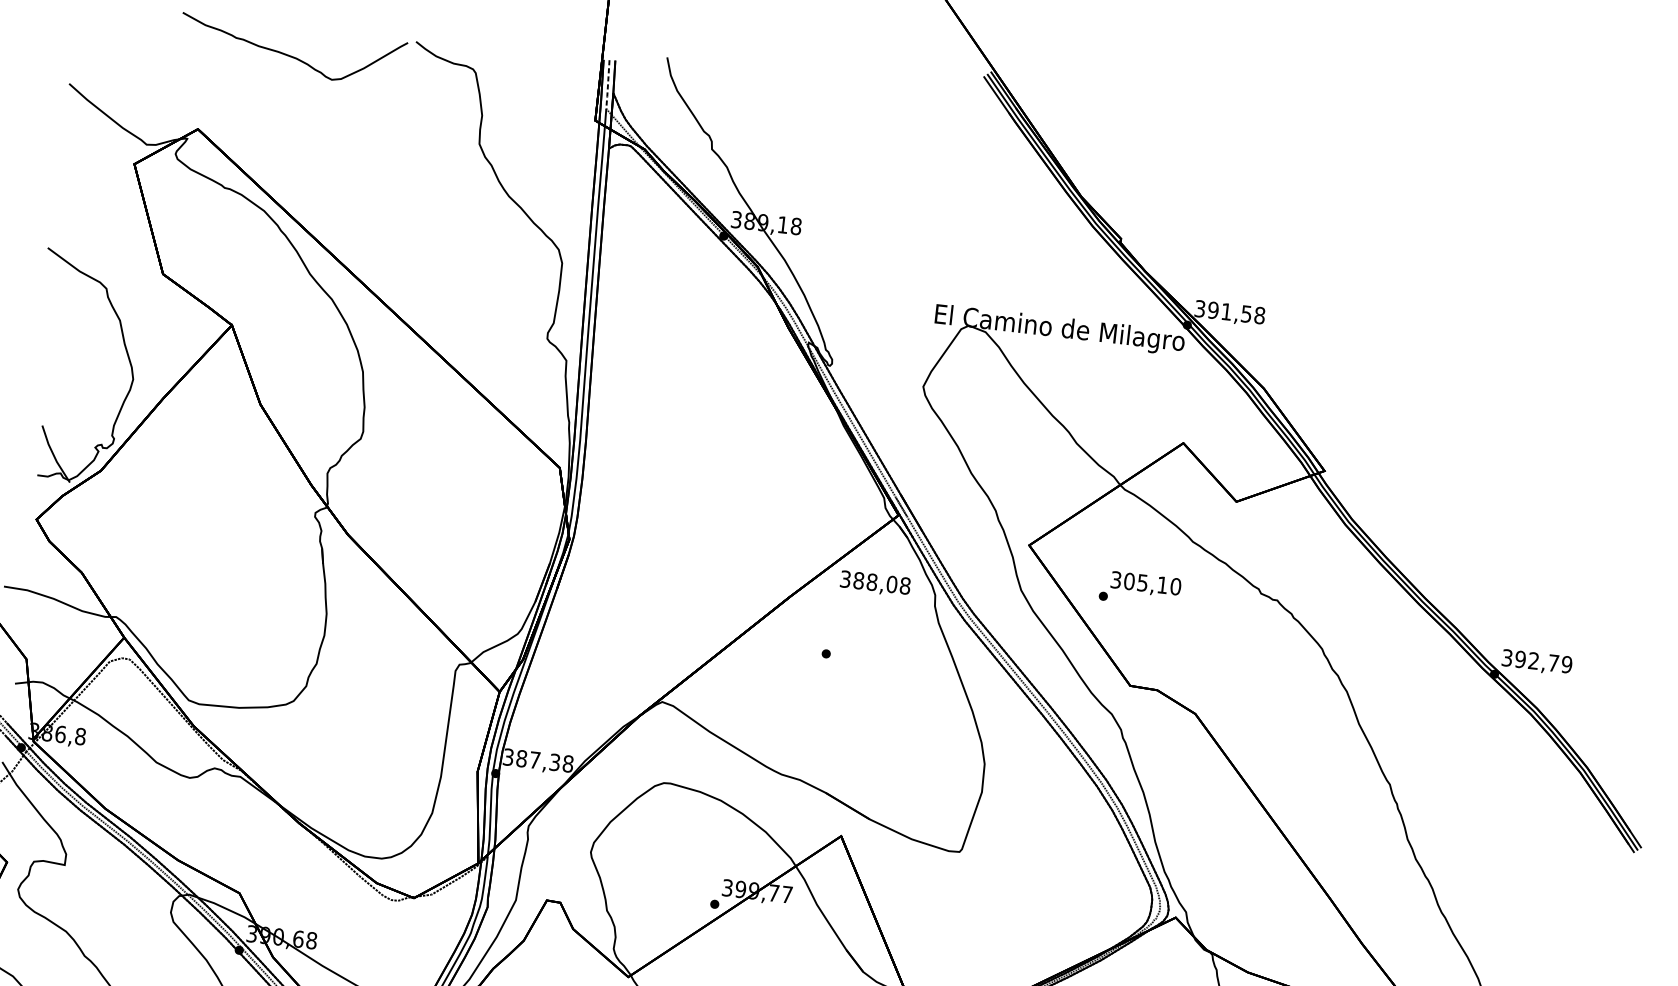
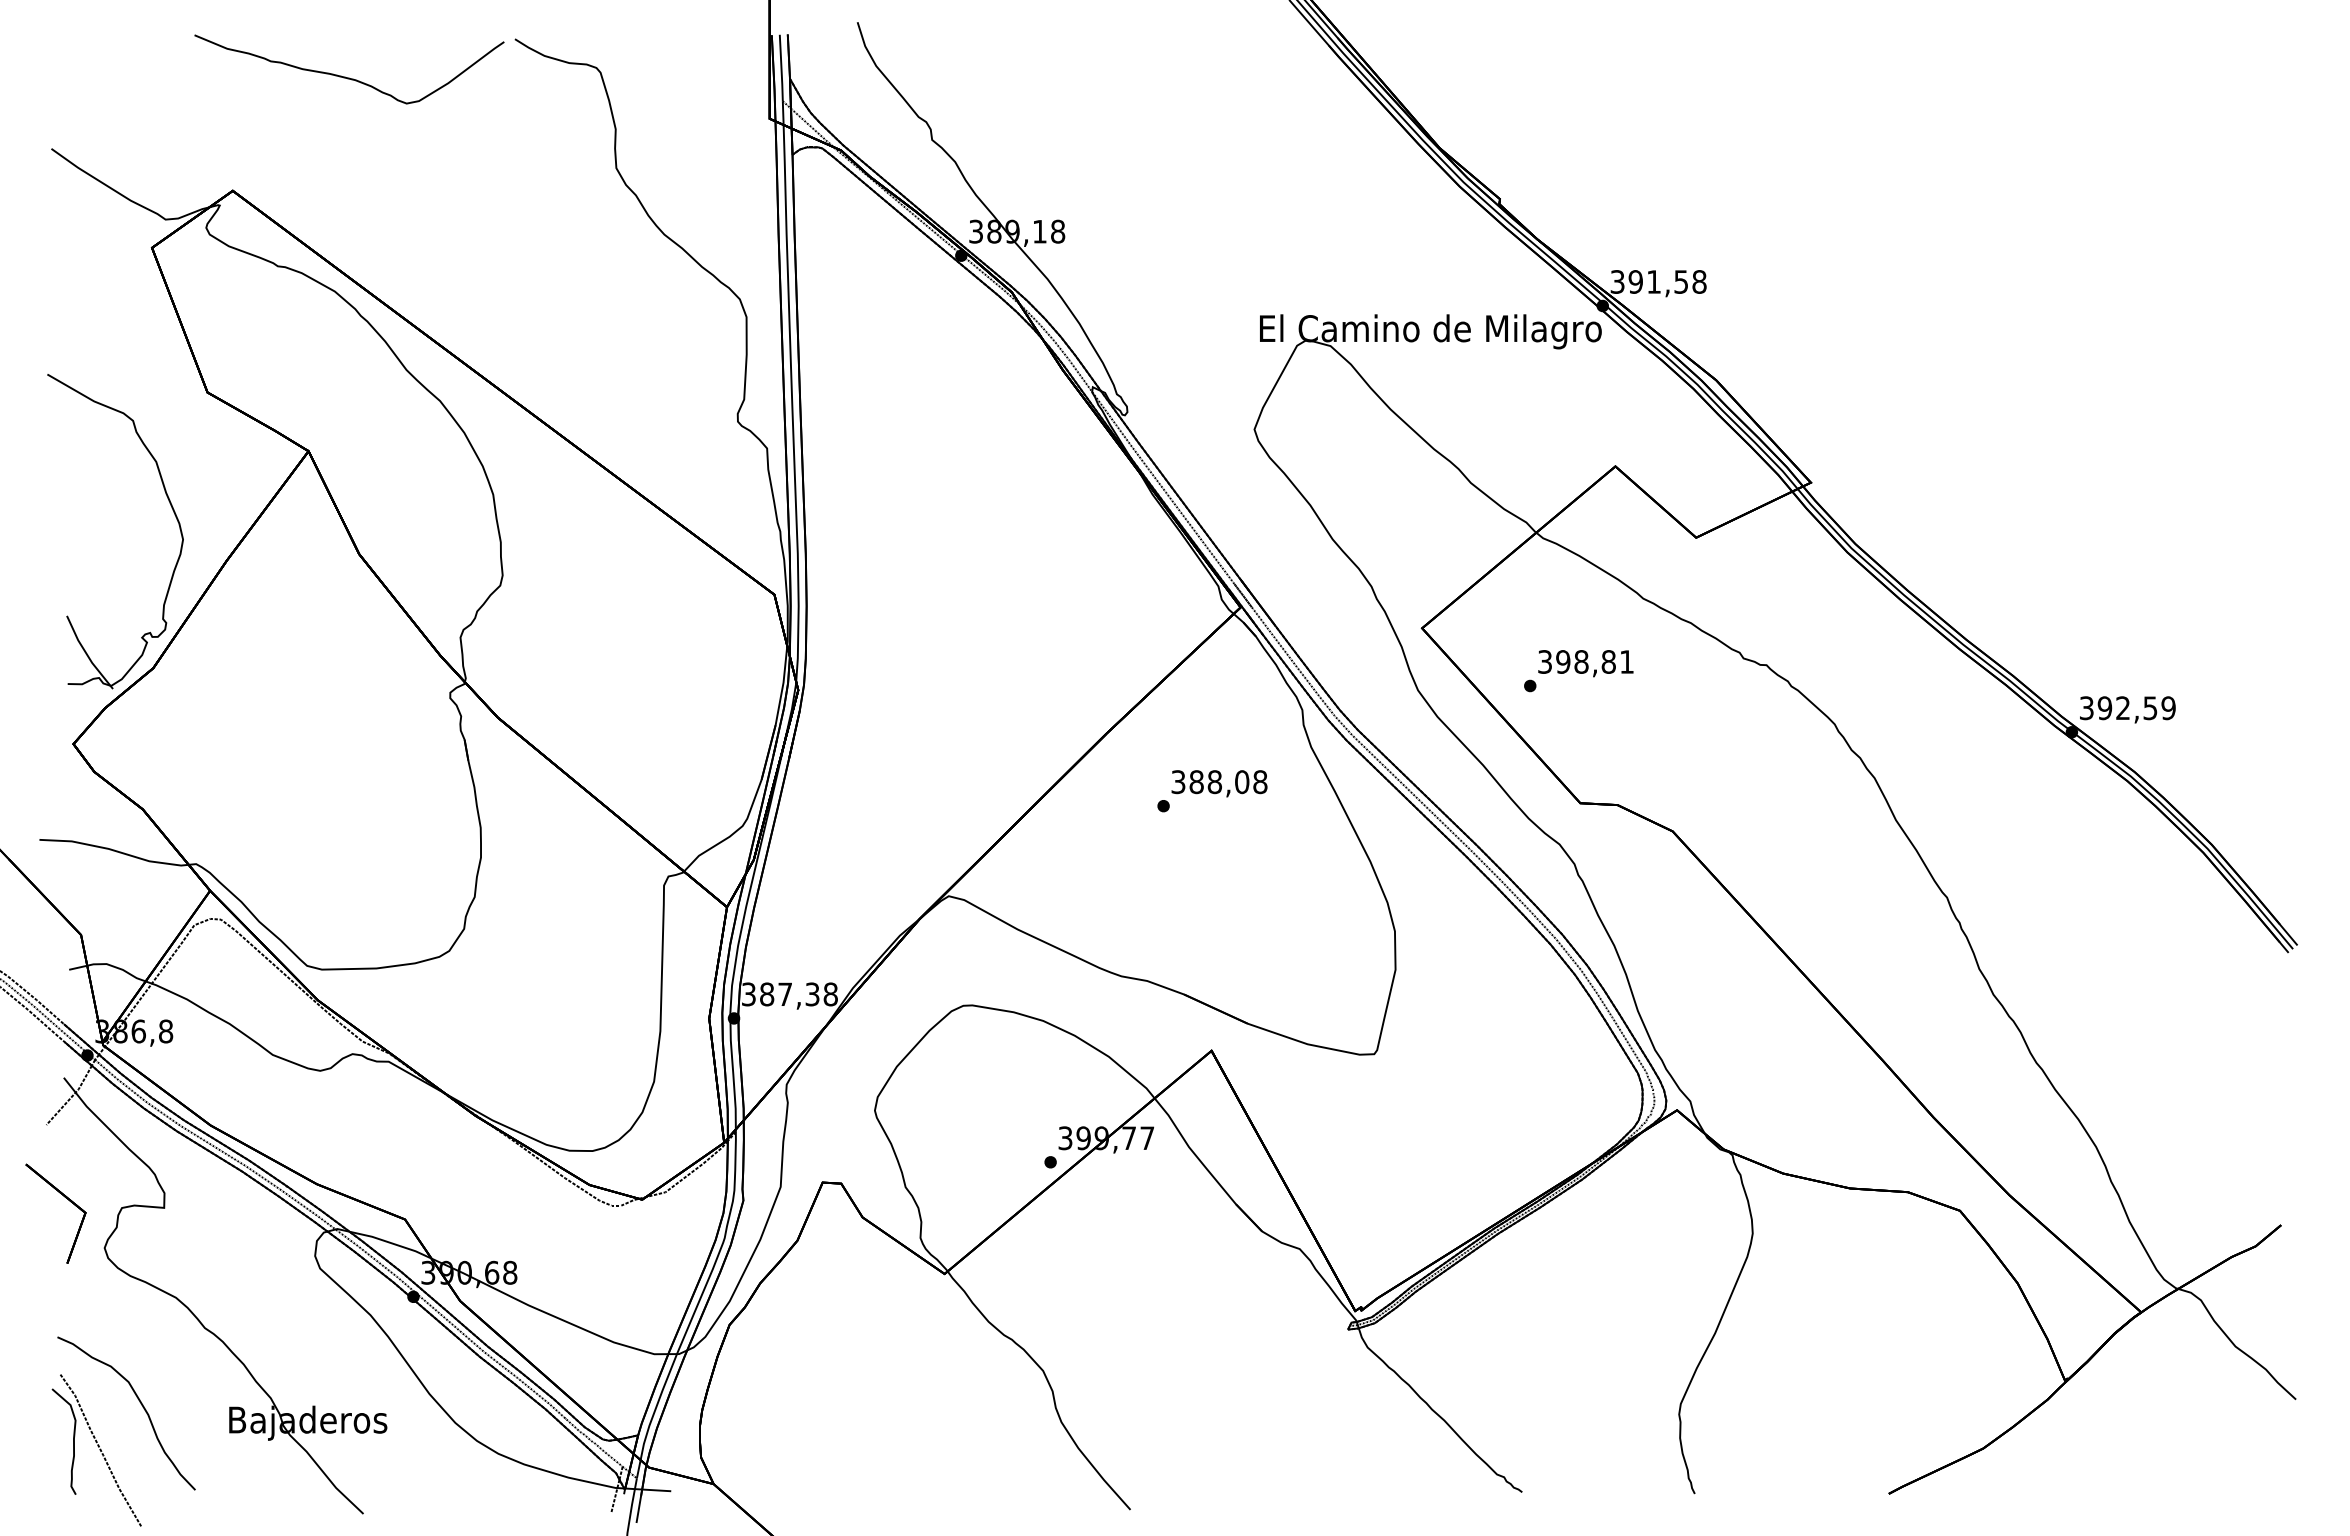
line: (608, 84) -> (781, 67), dashed -> solid
text: (875, 583) -> (1219, 783), moved
text: (1152, 583) -> (1595, 661), 305,10 -> 398,81
text: (1553, 663) -> (2150, 708), 392,79 -> 392,59

